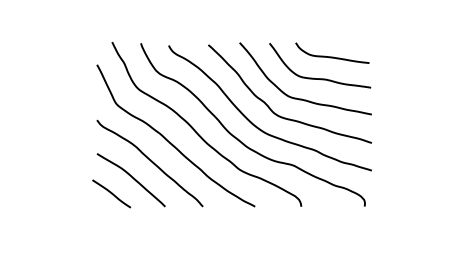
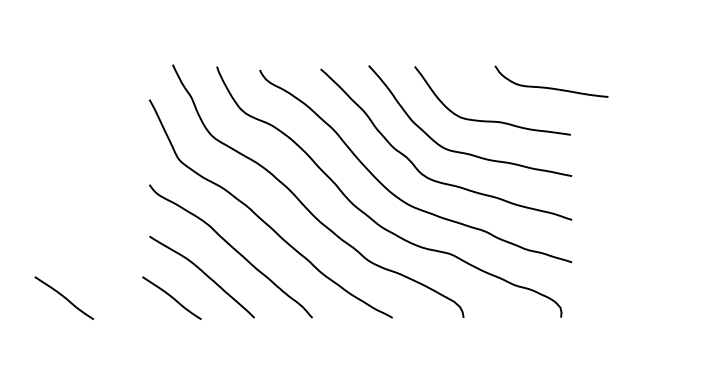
curve: (332, 56) -> (551, 86), moved
line: (41, 193) -> (64, 297), added

